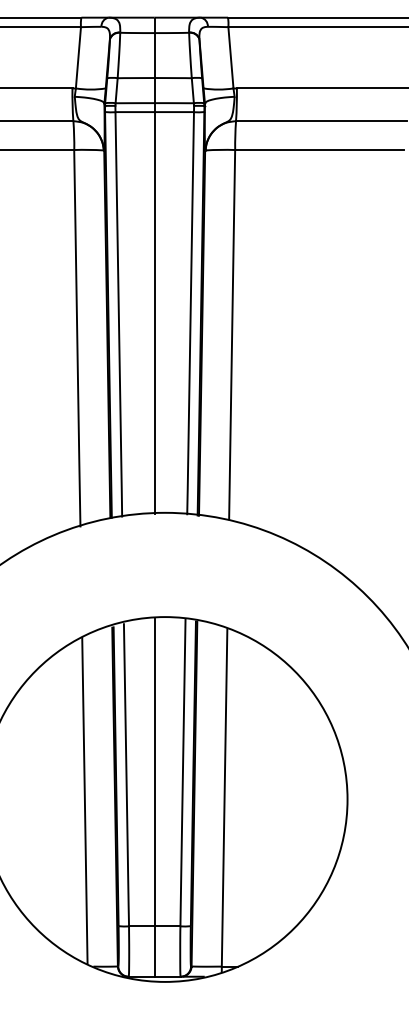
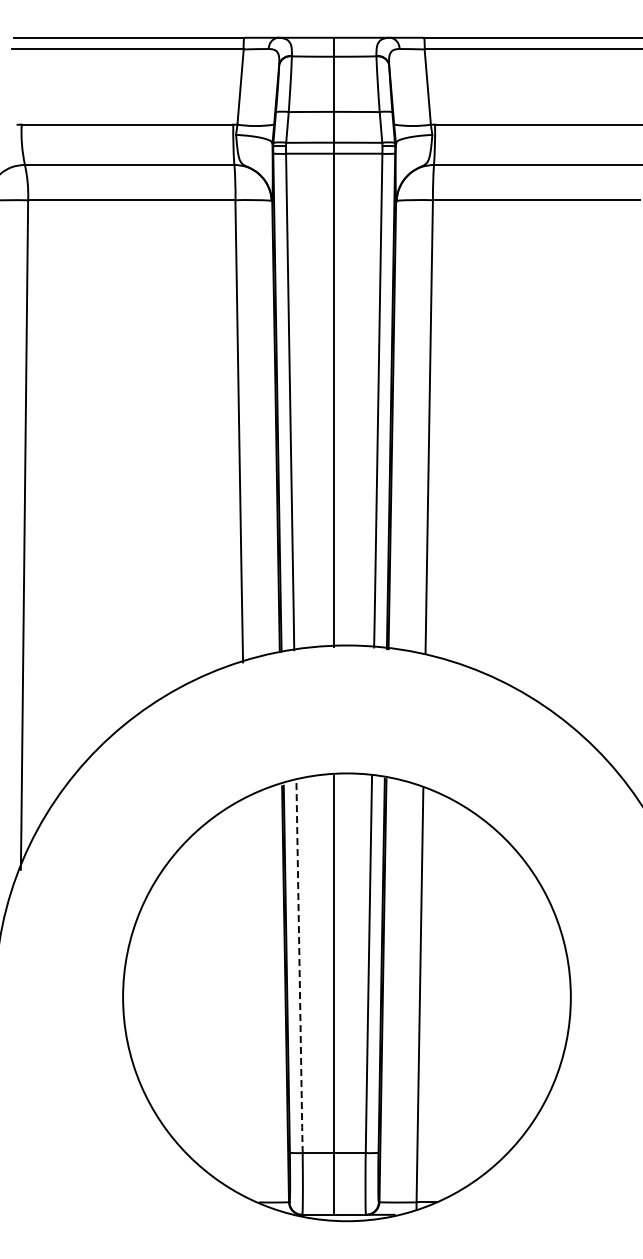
line: (126, 776) -> (299, 968), solid -> dashed
line: (84, 800) -> (248, 998), removed

